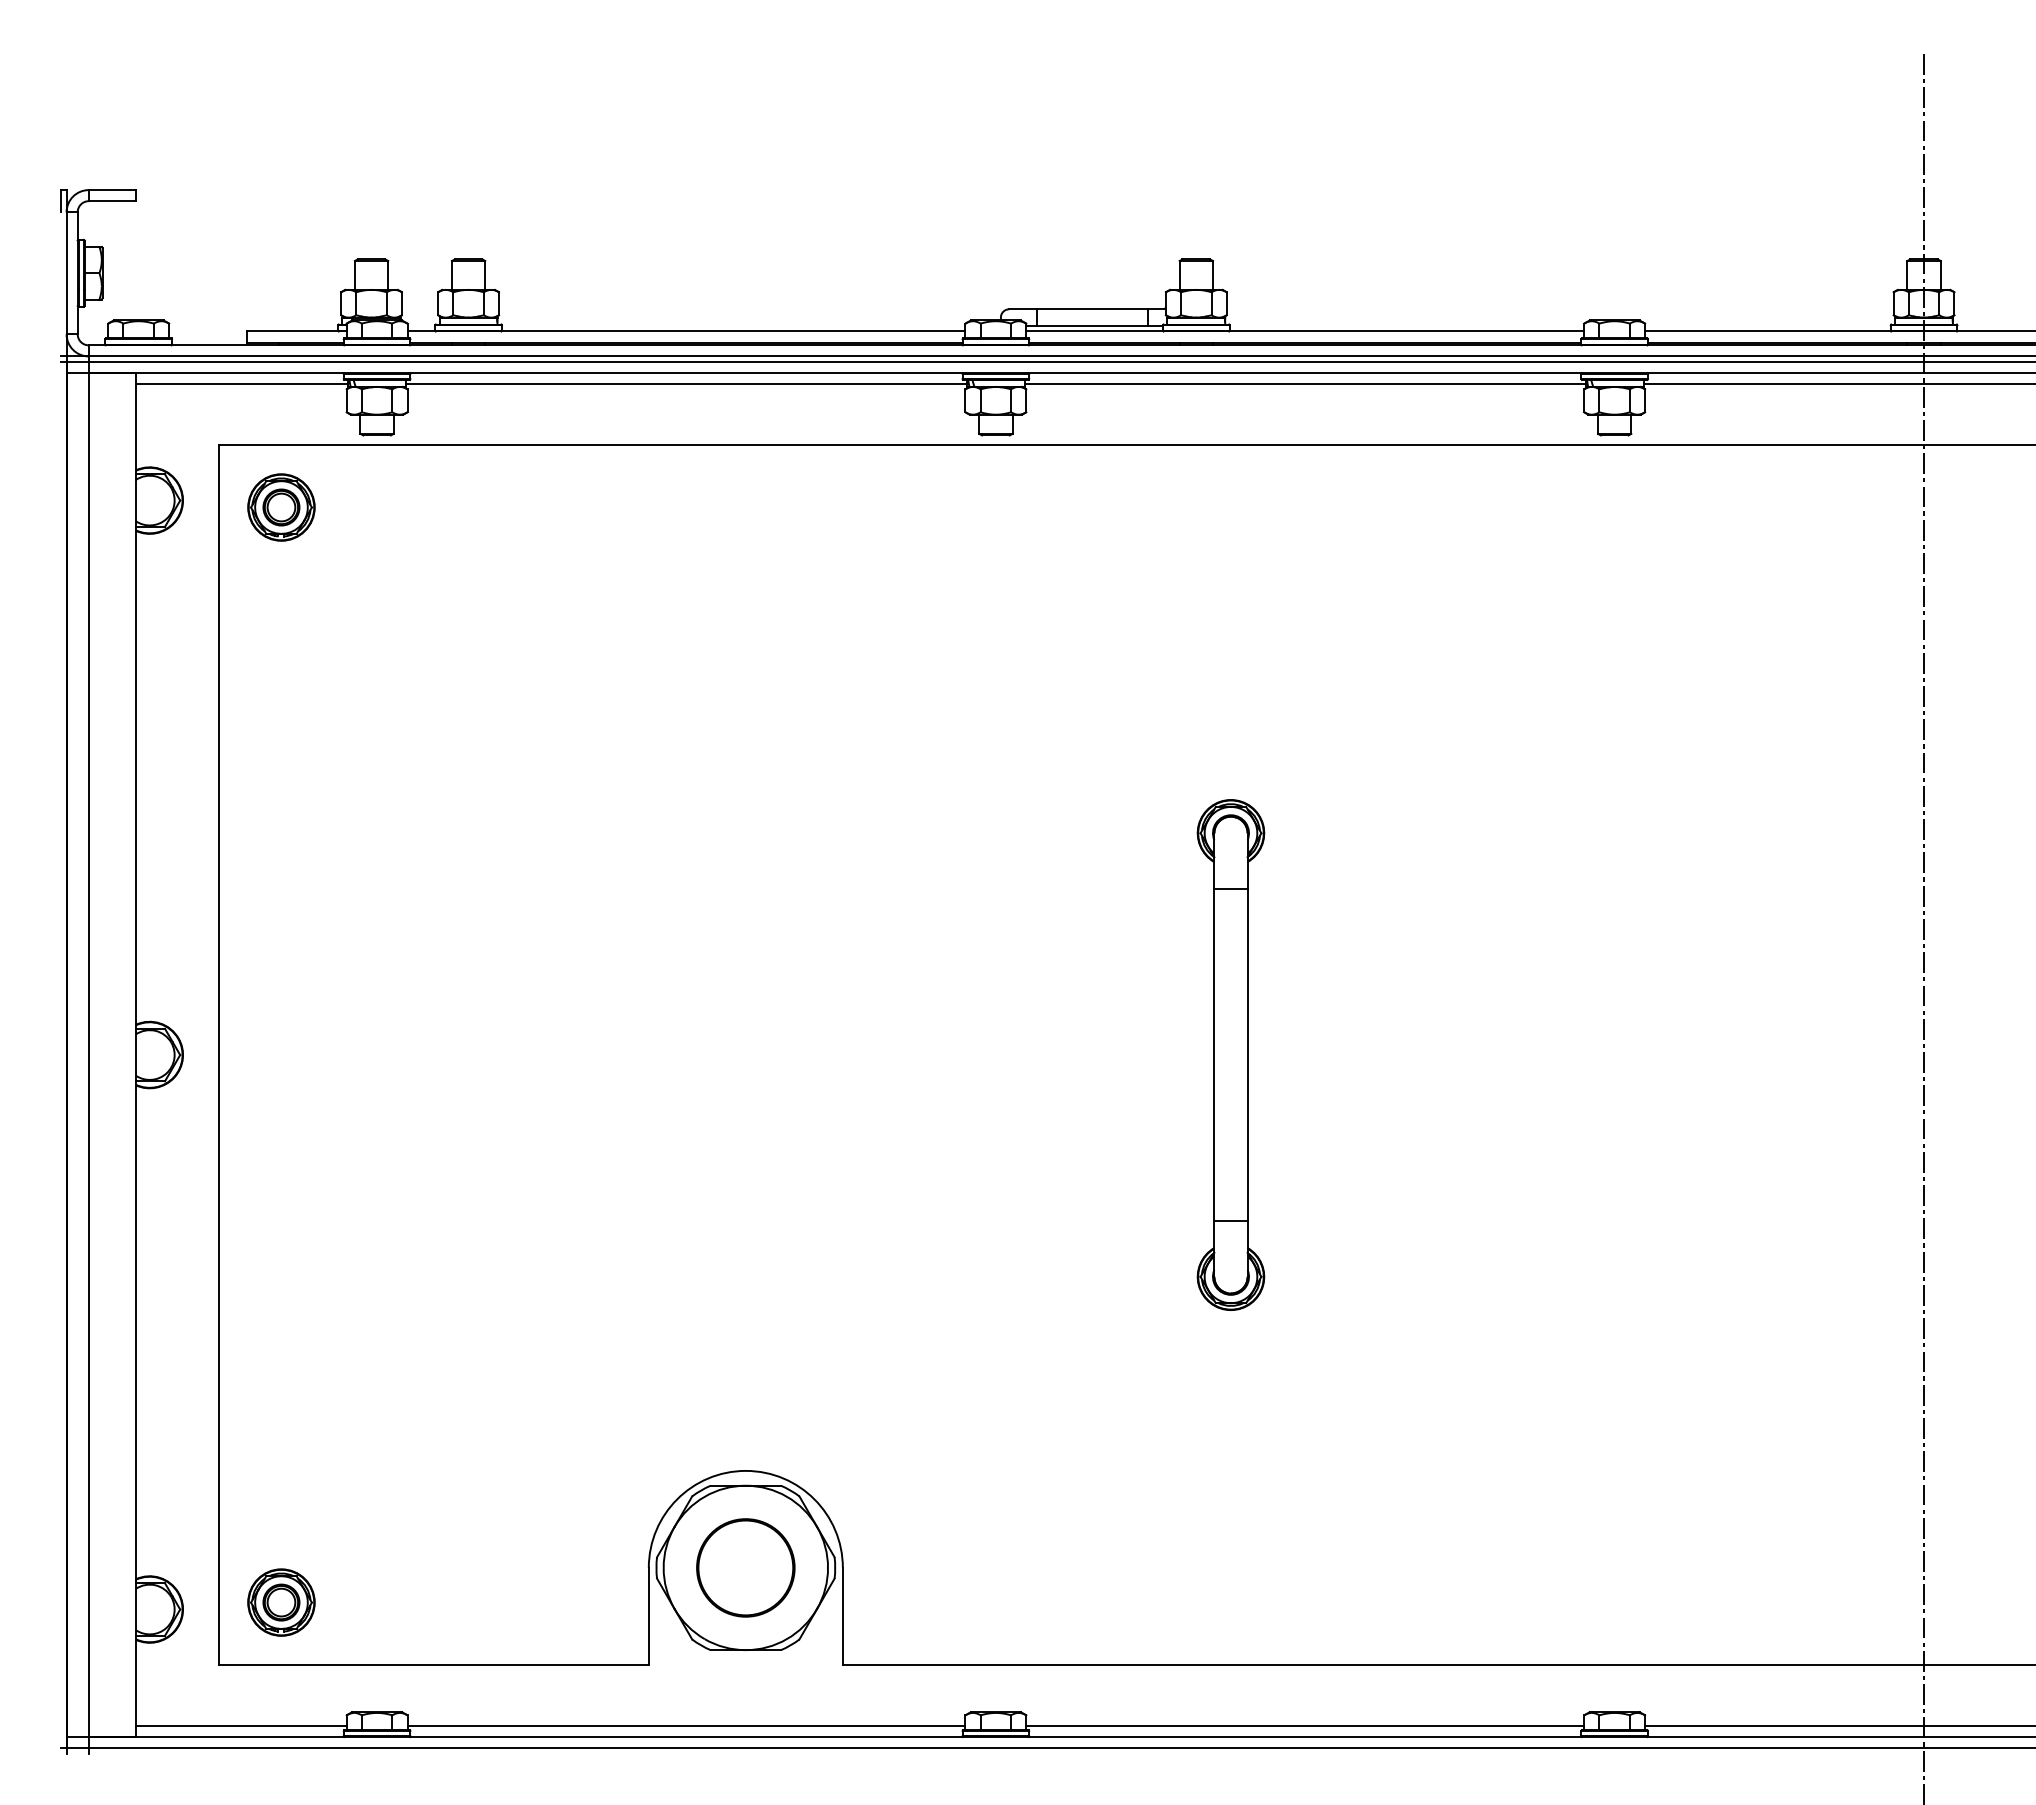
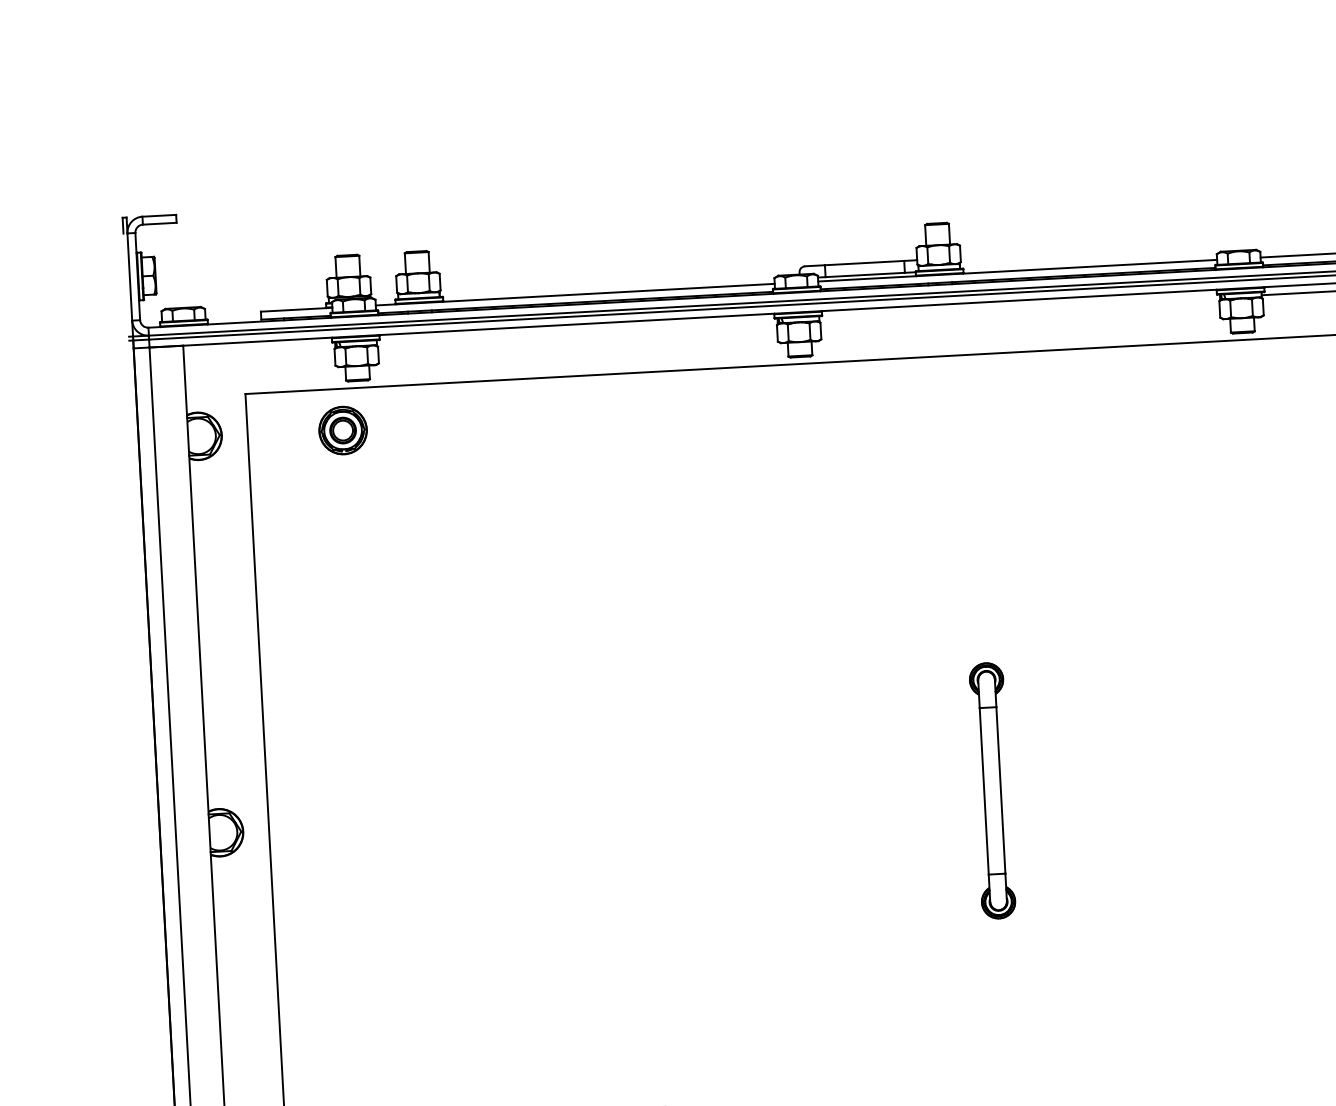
line: (241, 384) -> (259, 349), removed
line: (686, 384) -> (577, 332), removed
line: (1305, 384) -> (1019, 308), removed
part: (281, 507) -> (343, 430), moved
part: (1230, 1054) -> (992, 790), size x0.7

